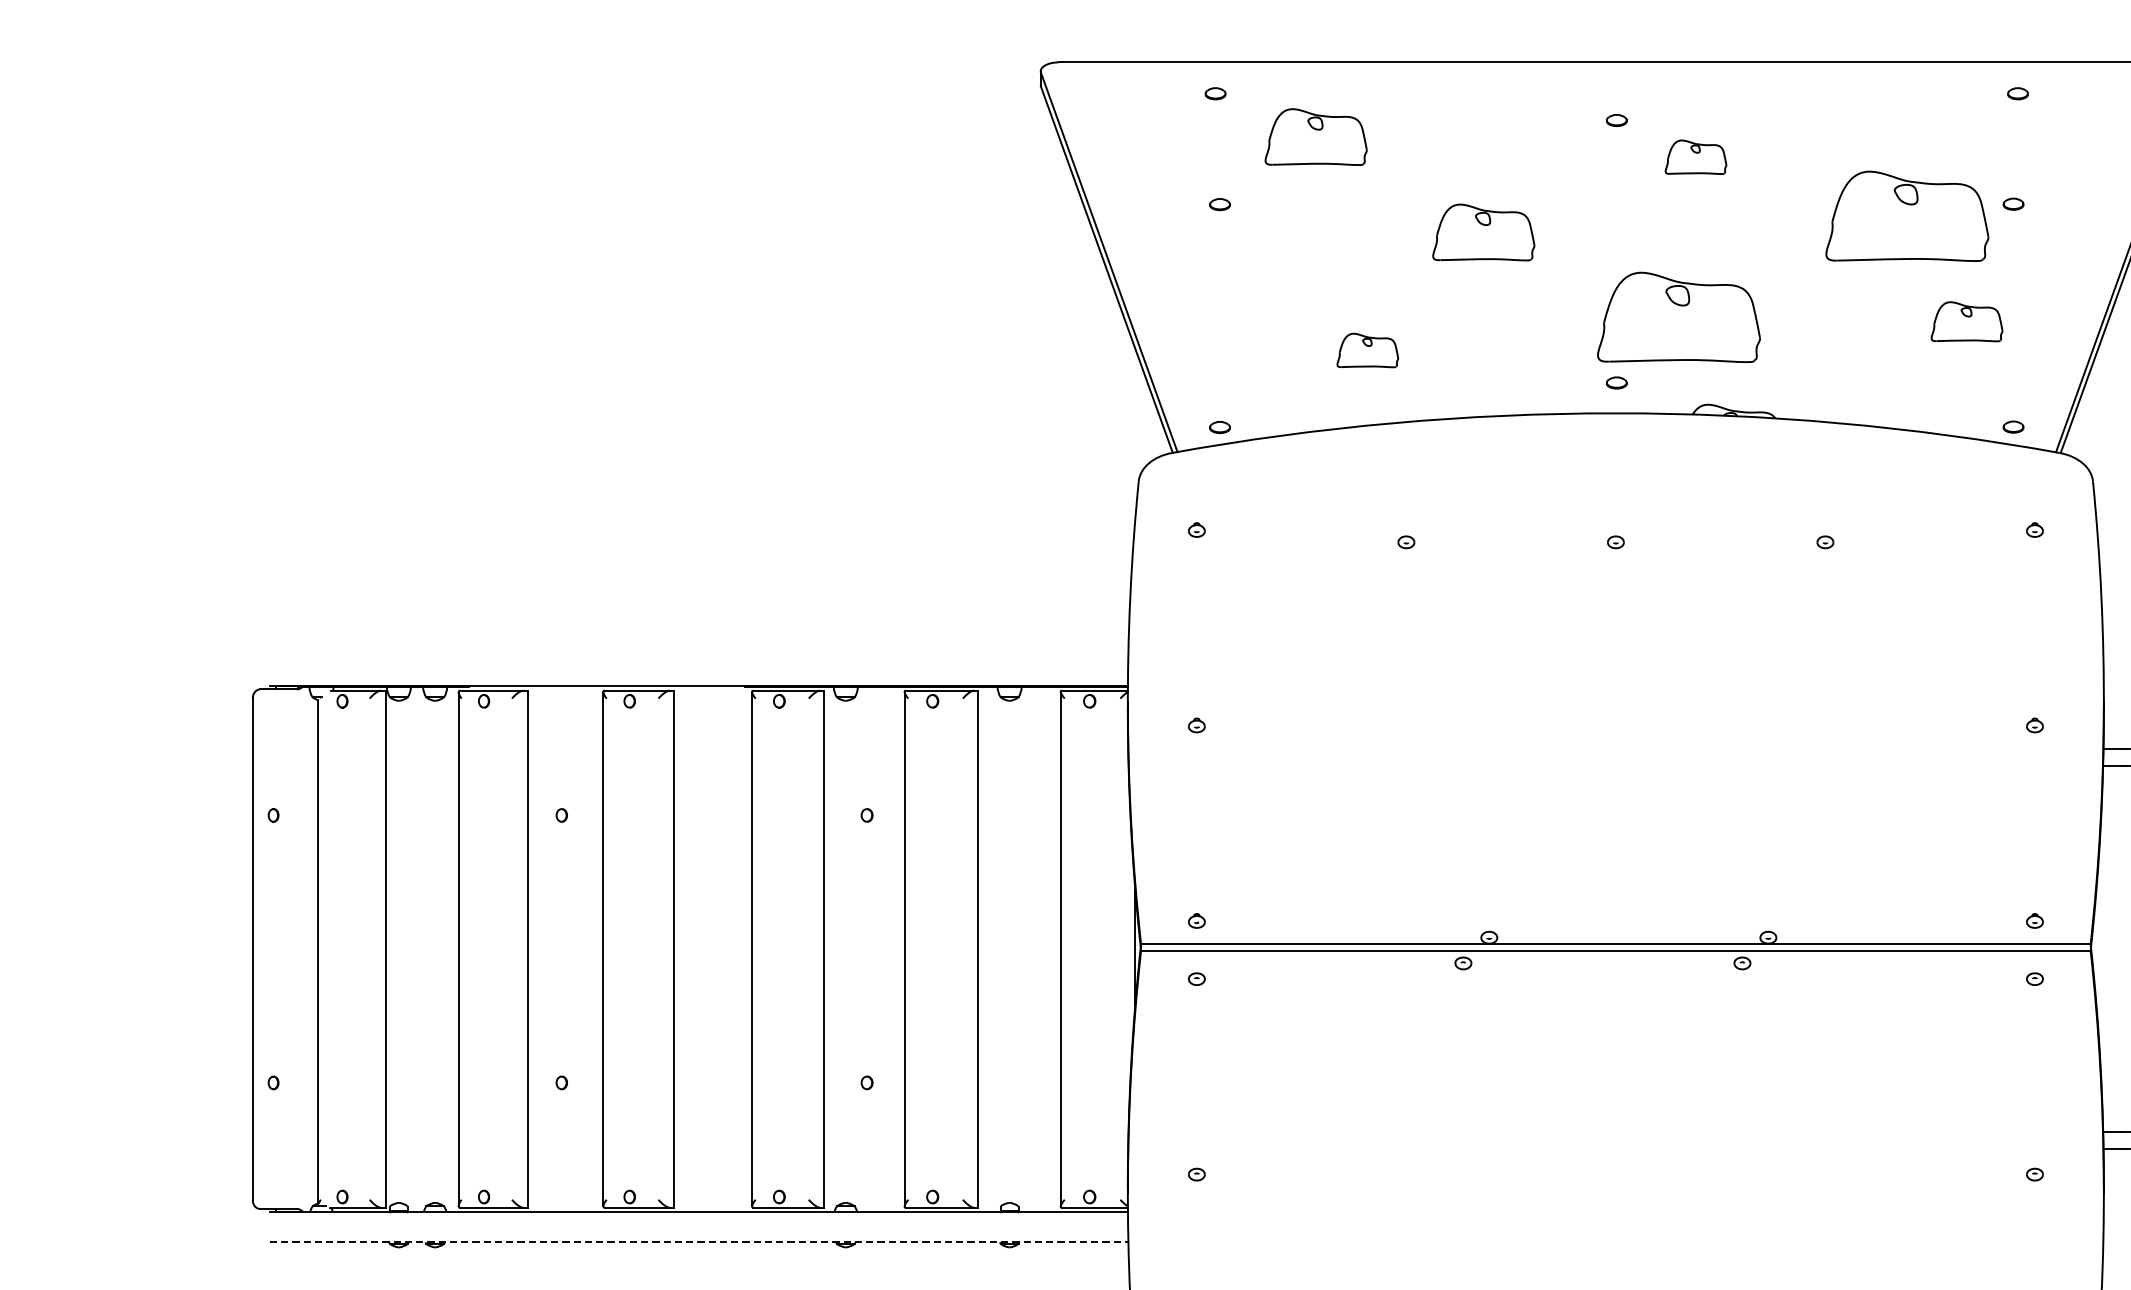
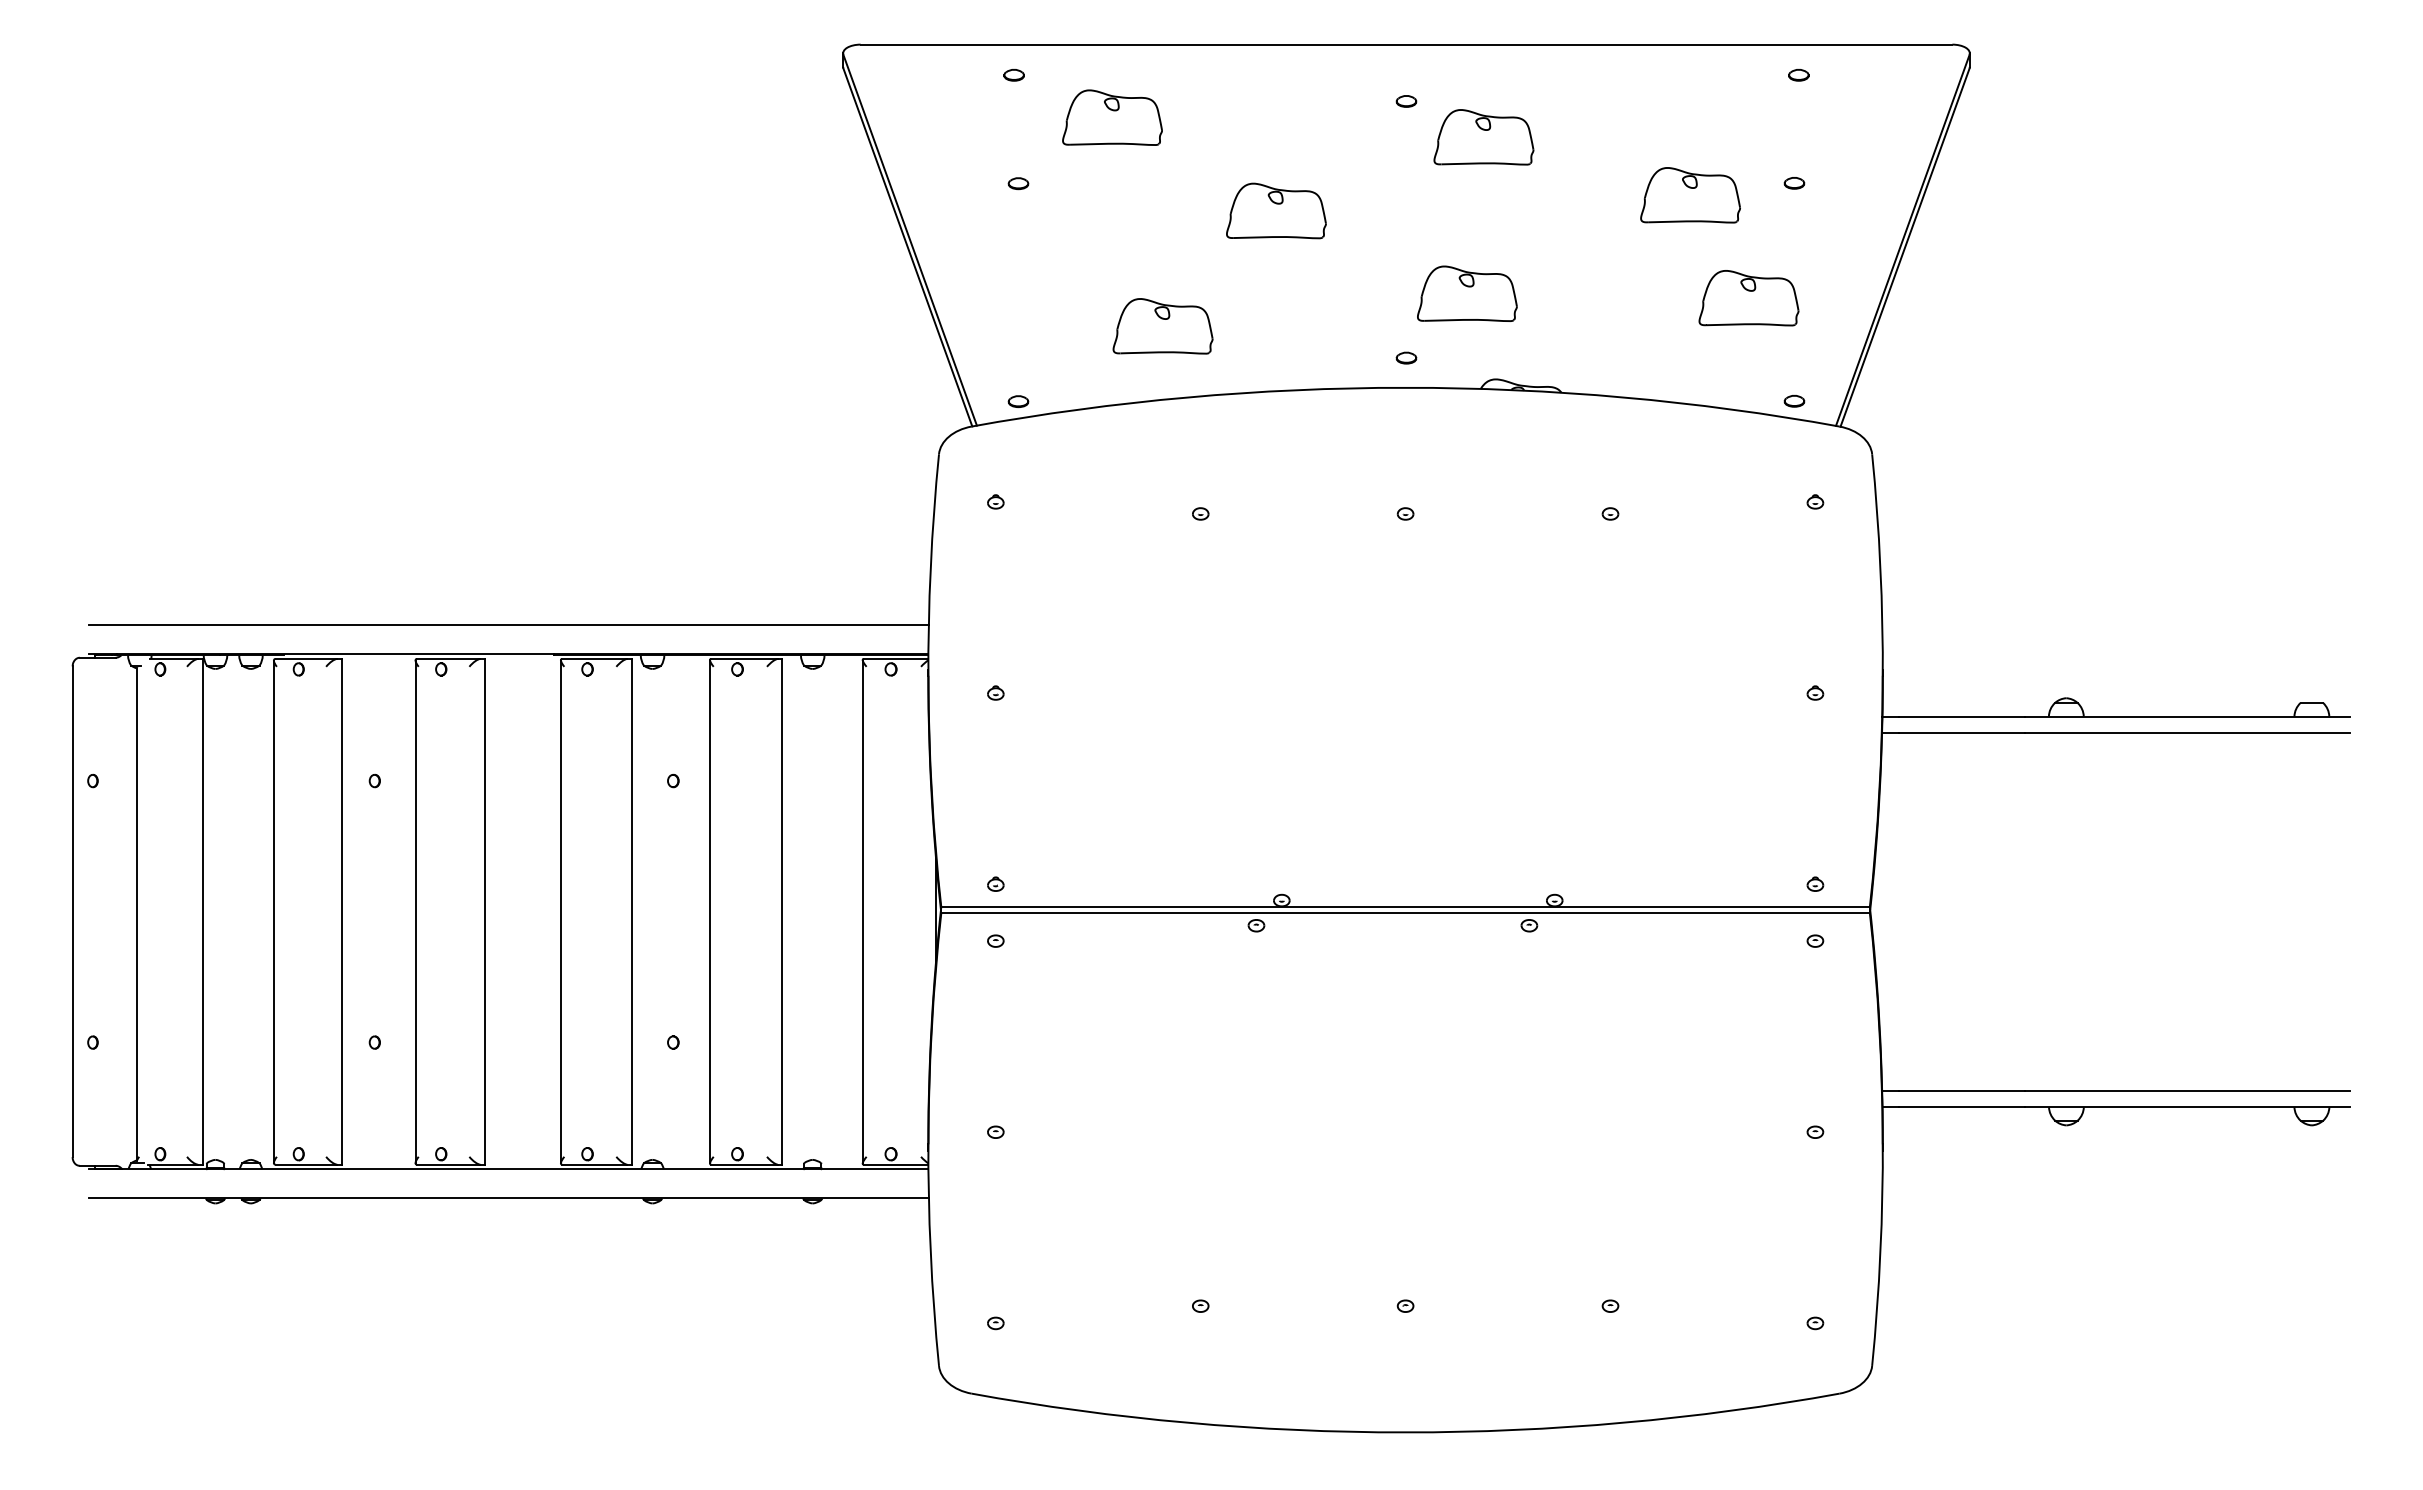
part: (1695, 157) -> (1483, 137), size x1.67
part: (1907, 216) -> (1690, 195), size x0.62
part: (1679, 316) -> (1467, 293), size x0.62
part: (1966, 322) -> (1748, 298), size x1.43
part: (1367, 350) -> (1162, 326), size x1.67
line: (698, 656) -> (508, 625), added
line: (699, 1242) -> (509, 1198), dashed -> solid

